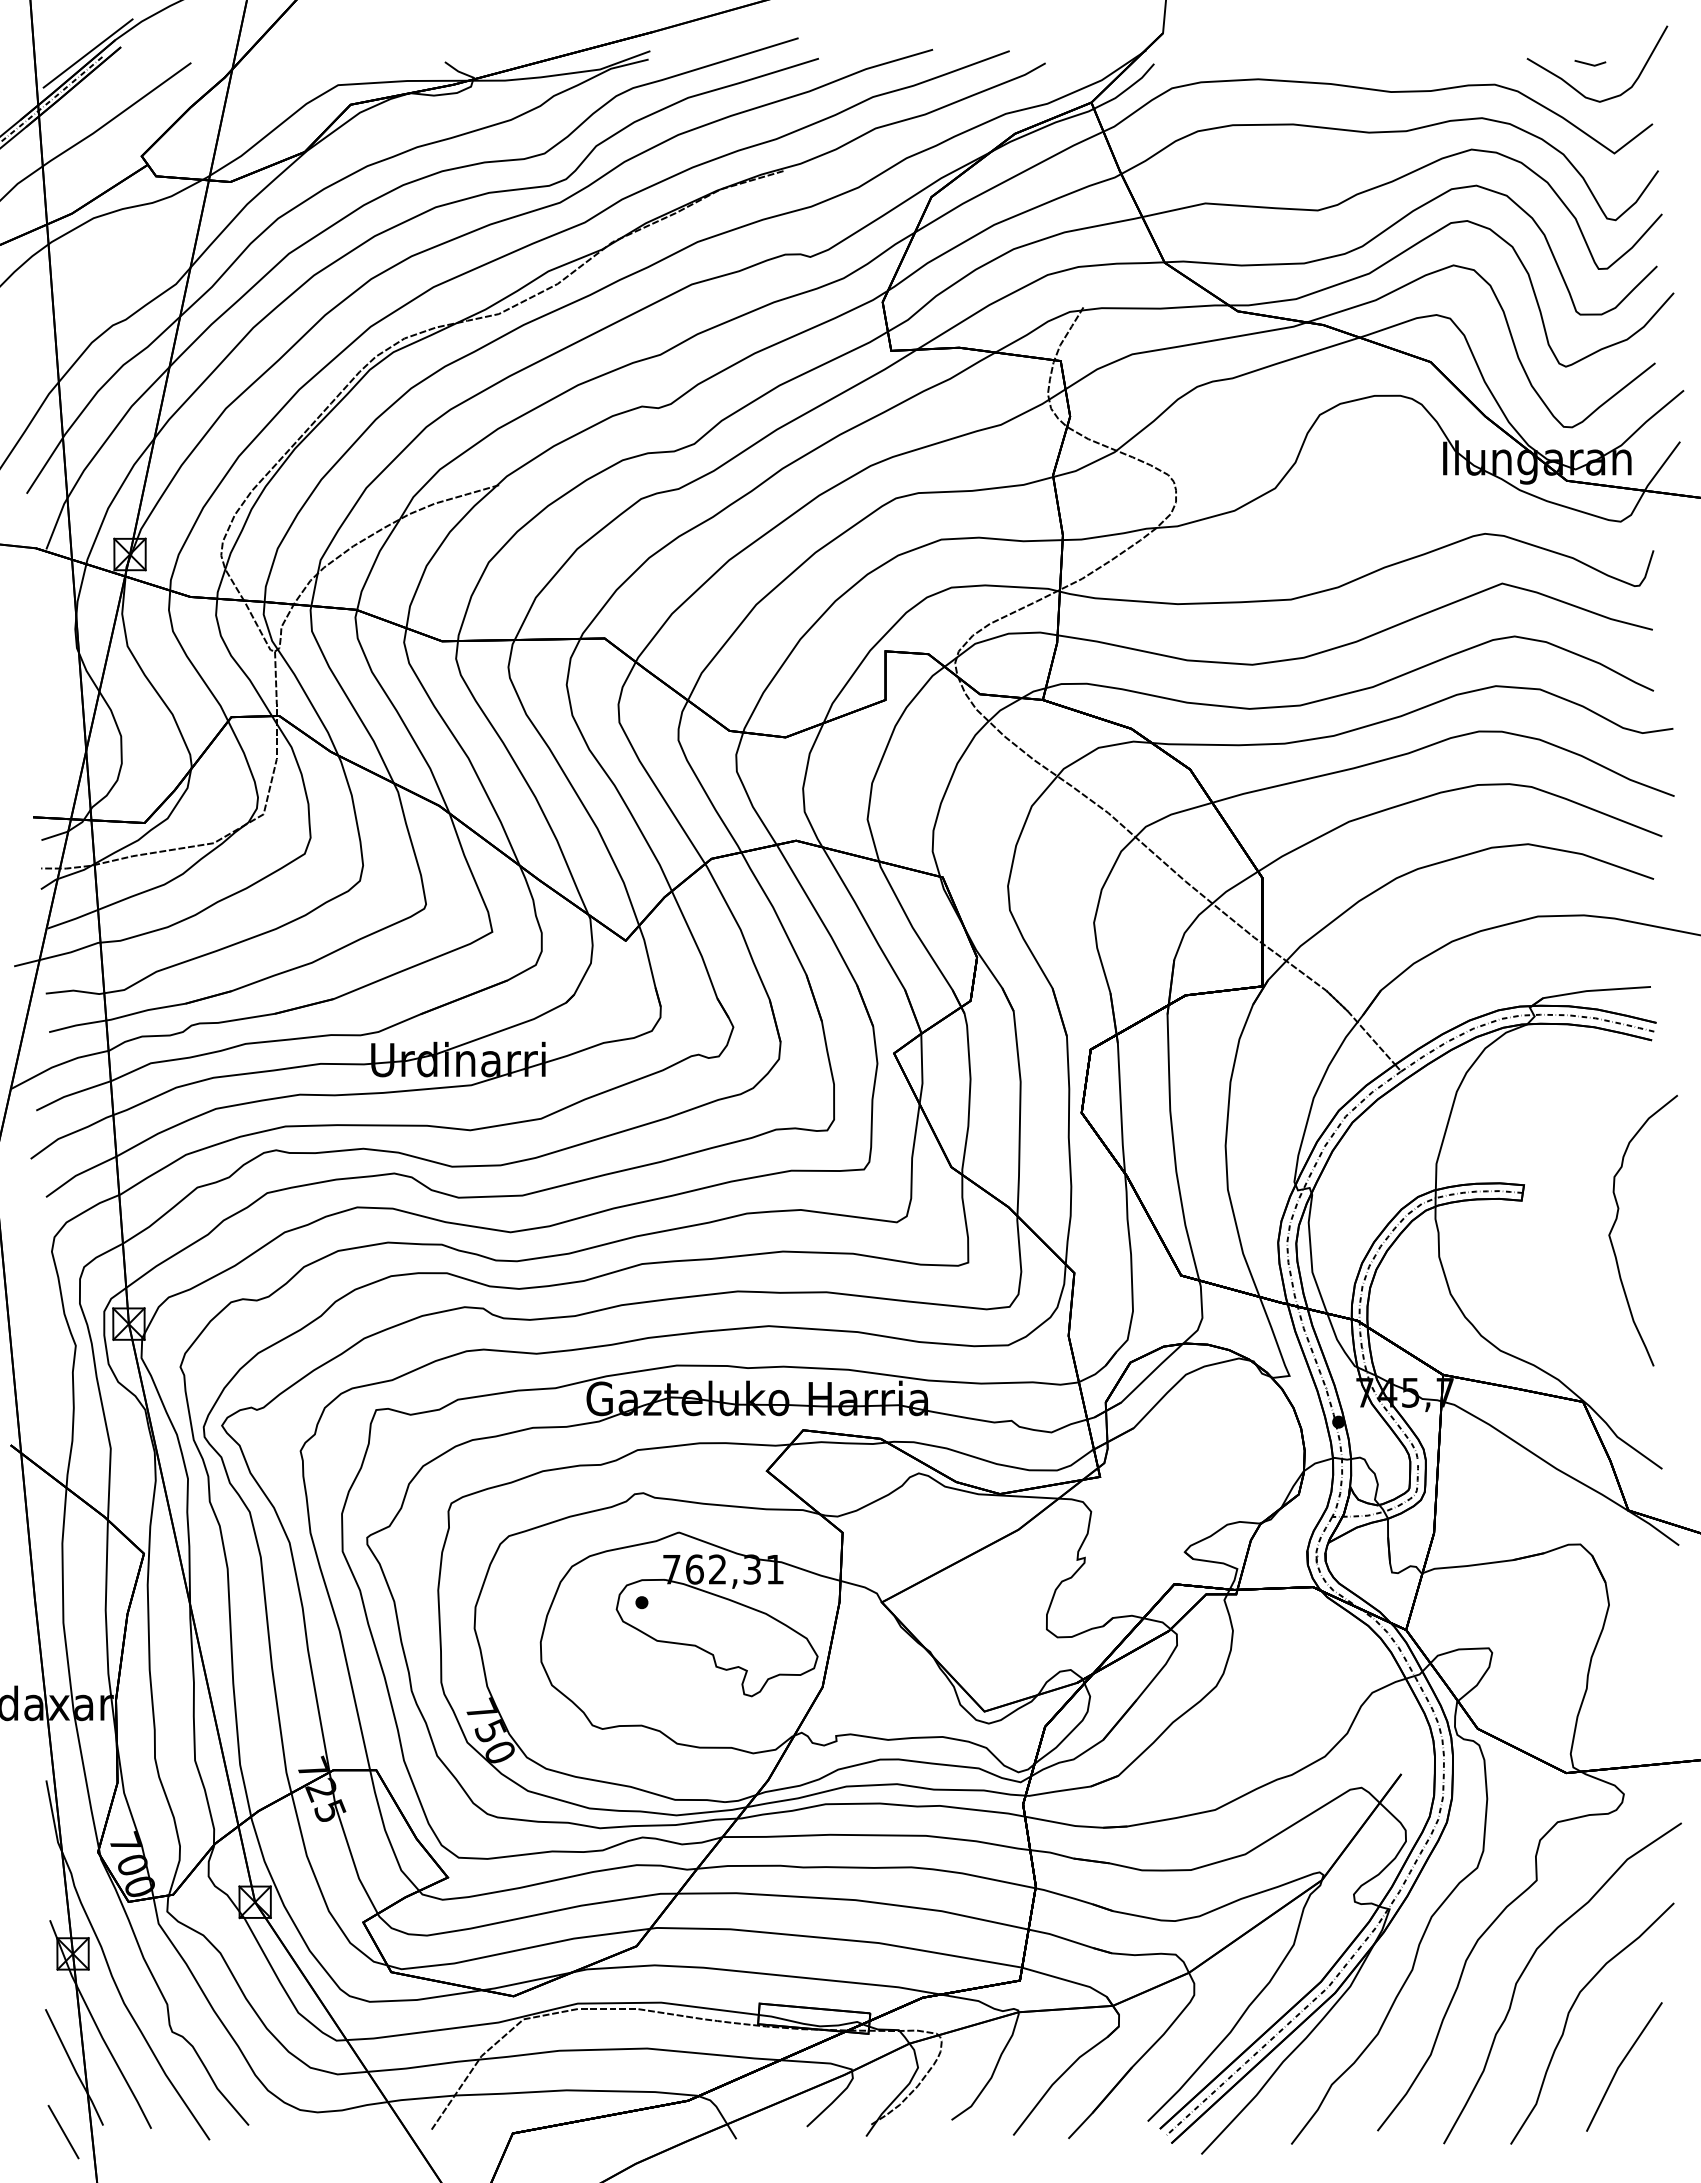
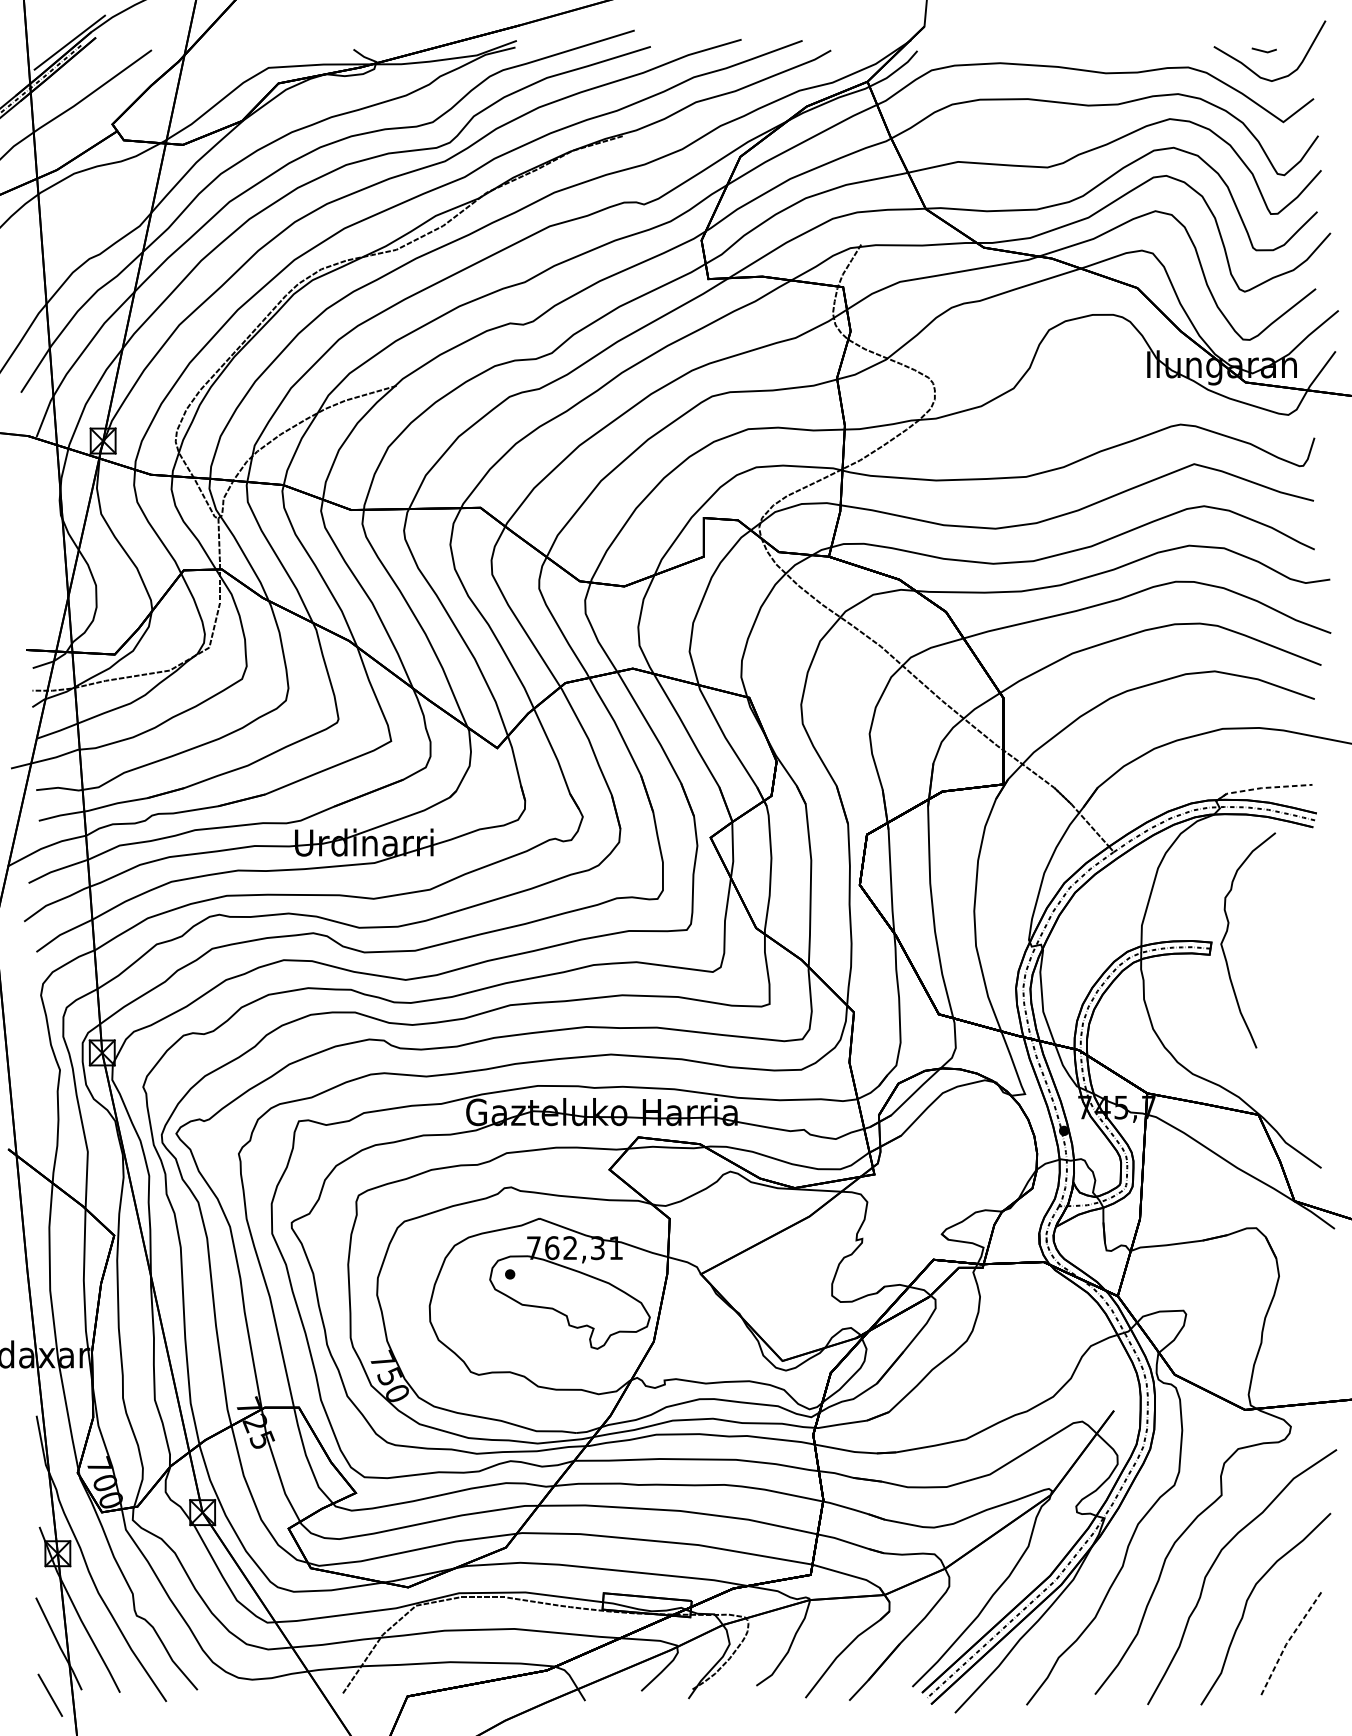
line: (1587, 991) -> (1261, 788), solid -> dashed
curve: (1617, 1219) -> (1227, 931), moved
line: (1620, 2064) -> (1288, 1641), solid -> dashed

